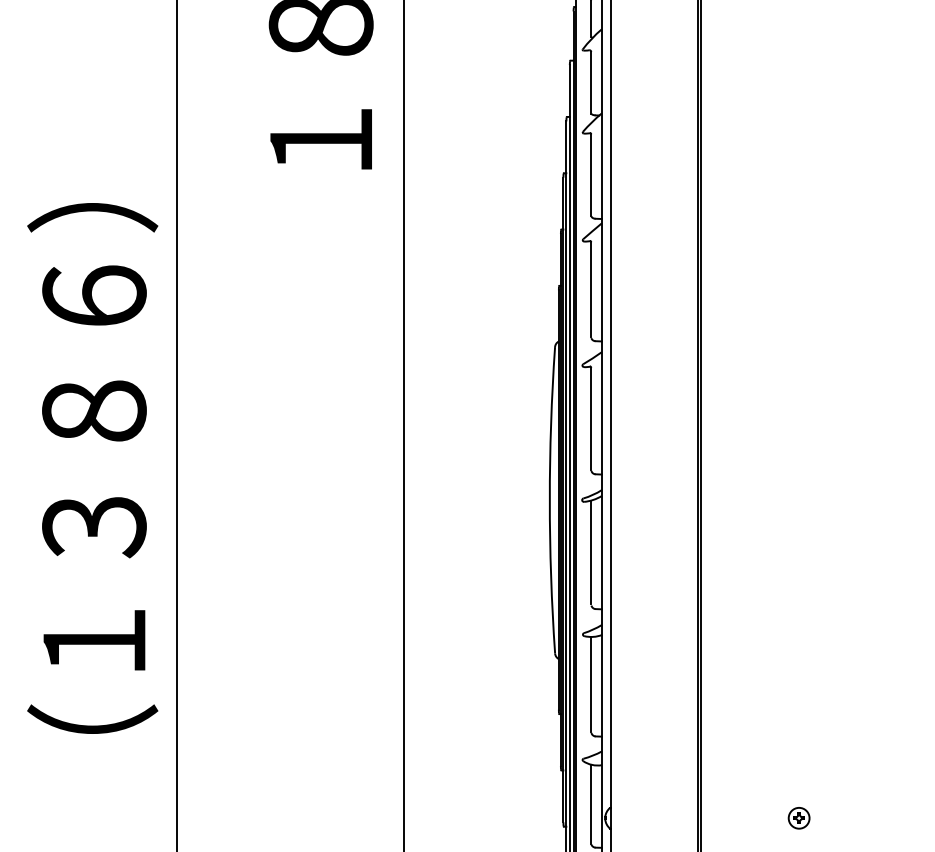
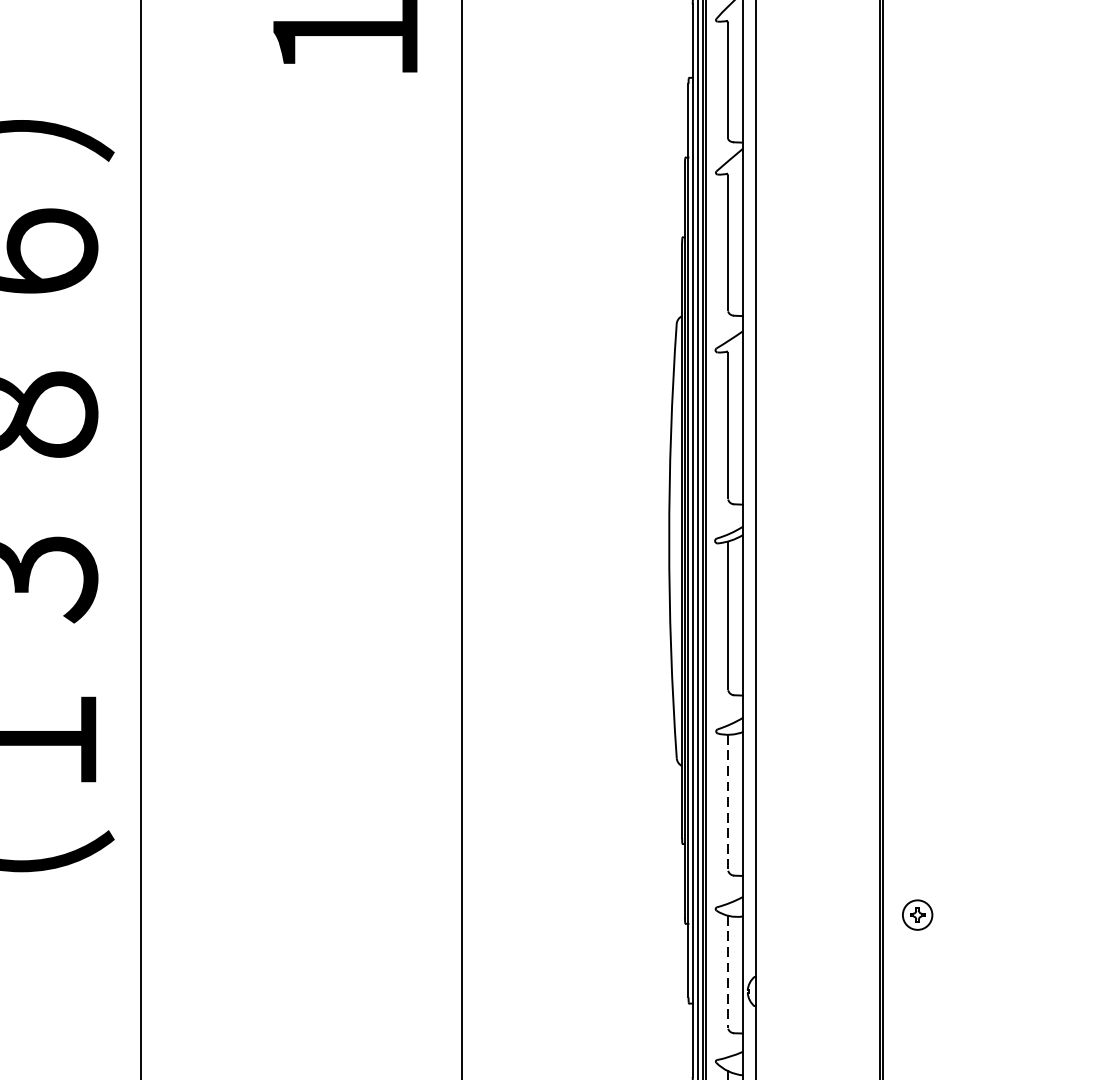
line: (591, 684) -> (728, 802), solid -> dashed
line: (591, 804) -> (728, 972), solid -> dashed
part: (798, 818) -> (916, 915), moved

